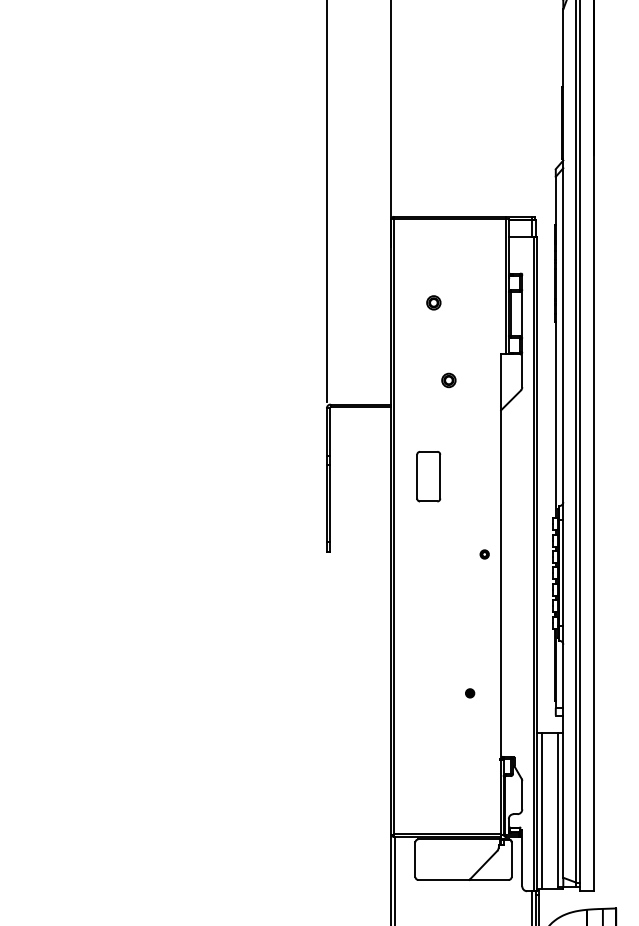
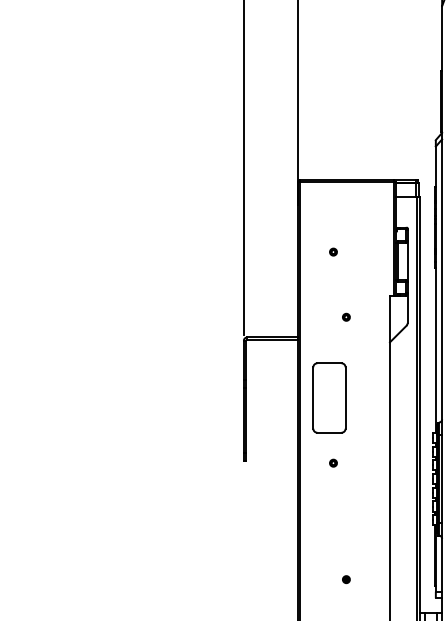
part: (433, 302) -> (333, 251), size x0.62
part: (449, 380) -> (346, 317), size x0.62
part: (428, 476) -> (329, 397), size x1.67
part: (484, 554) -> (333, 463), moved
part: (470, 693) -> (346, 579), moved

